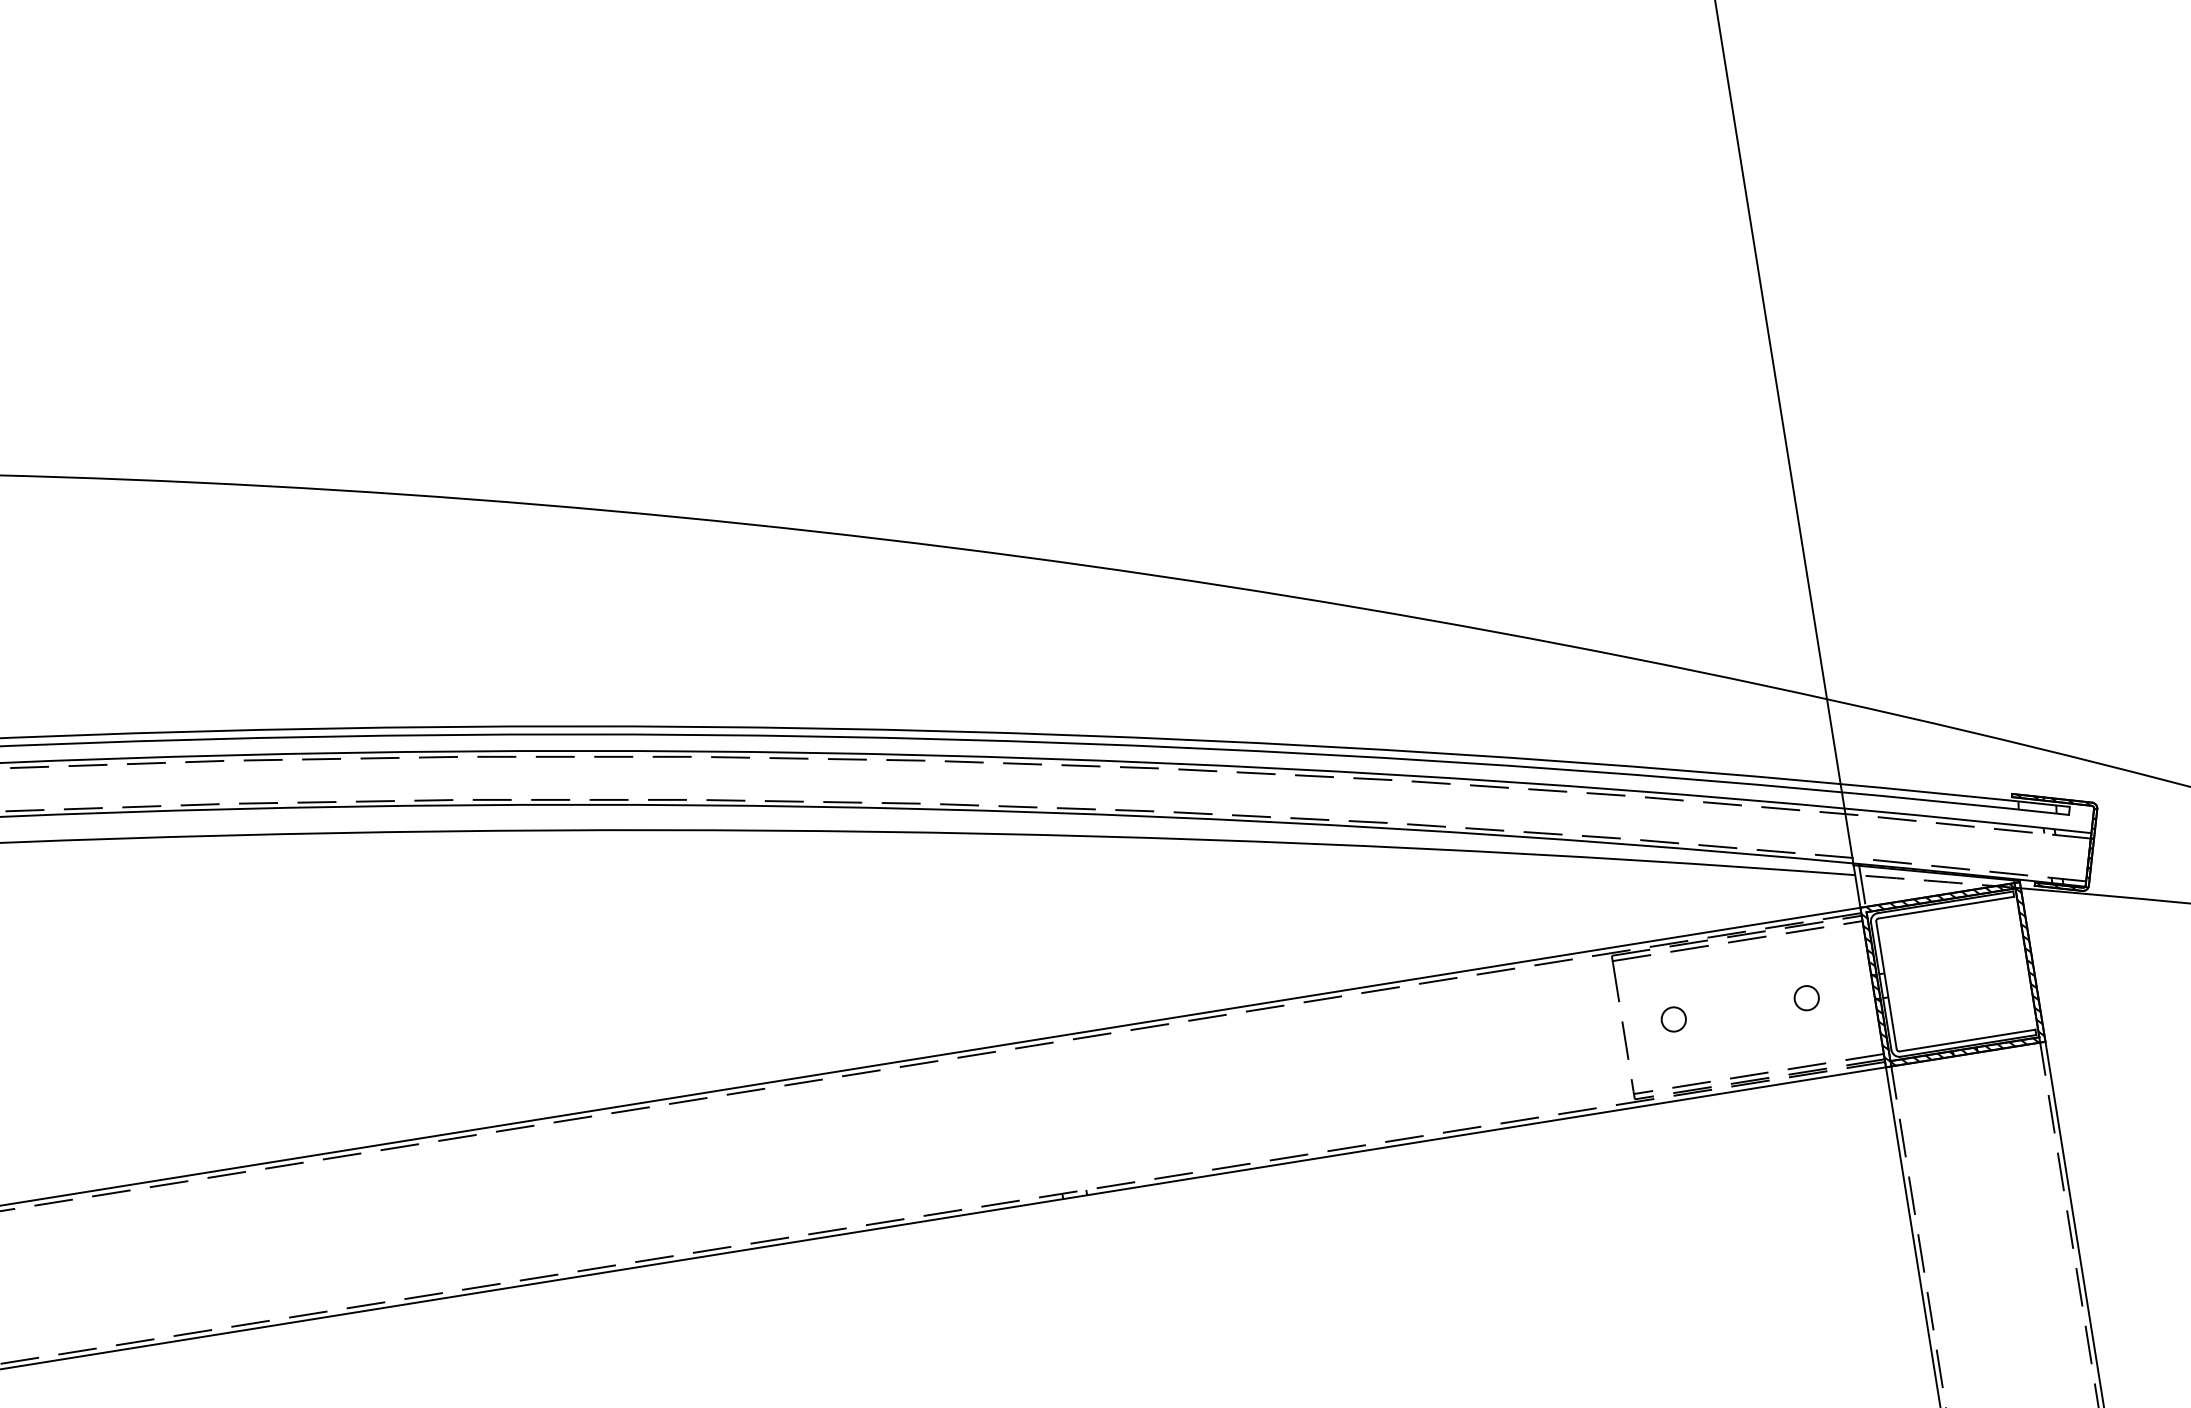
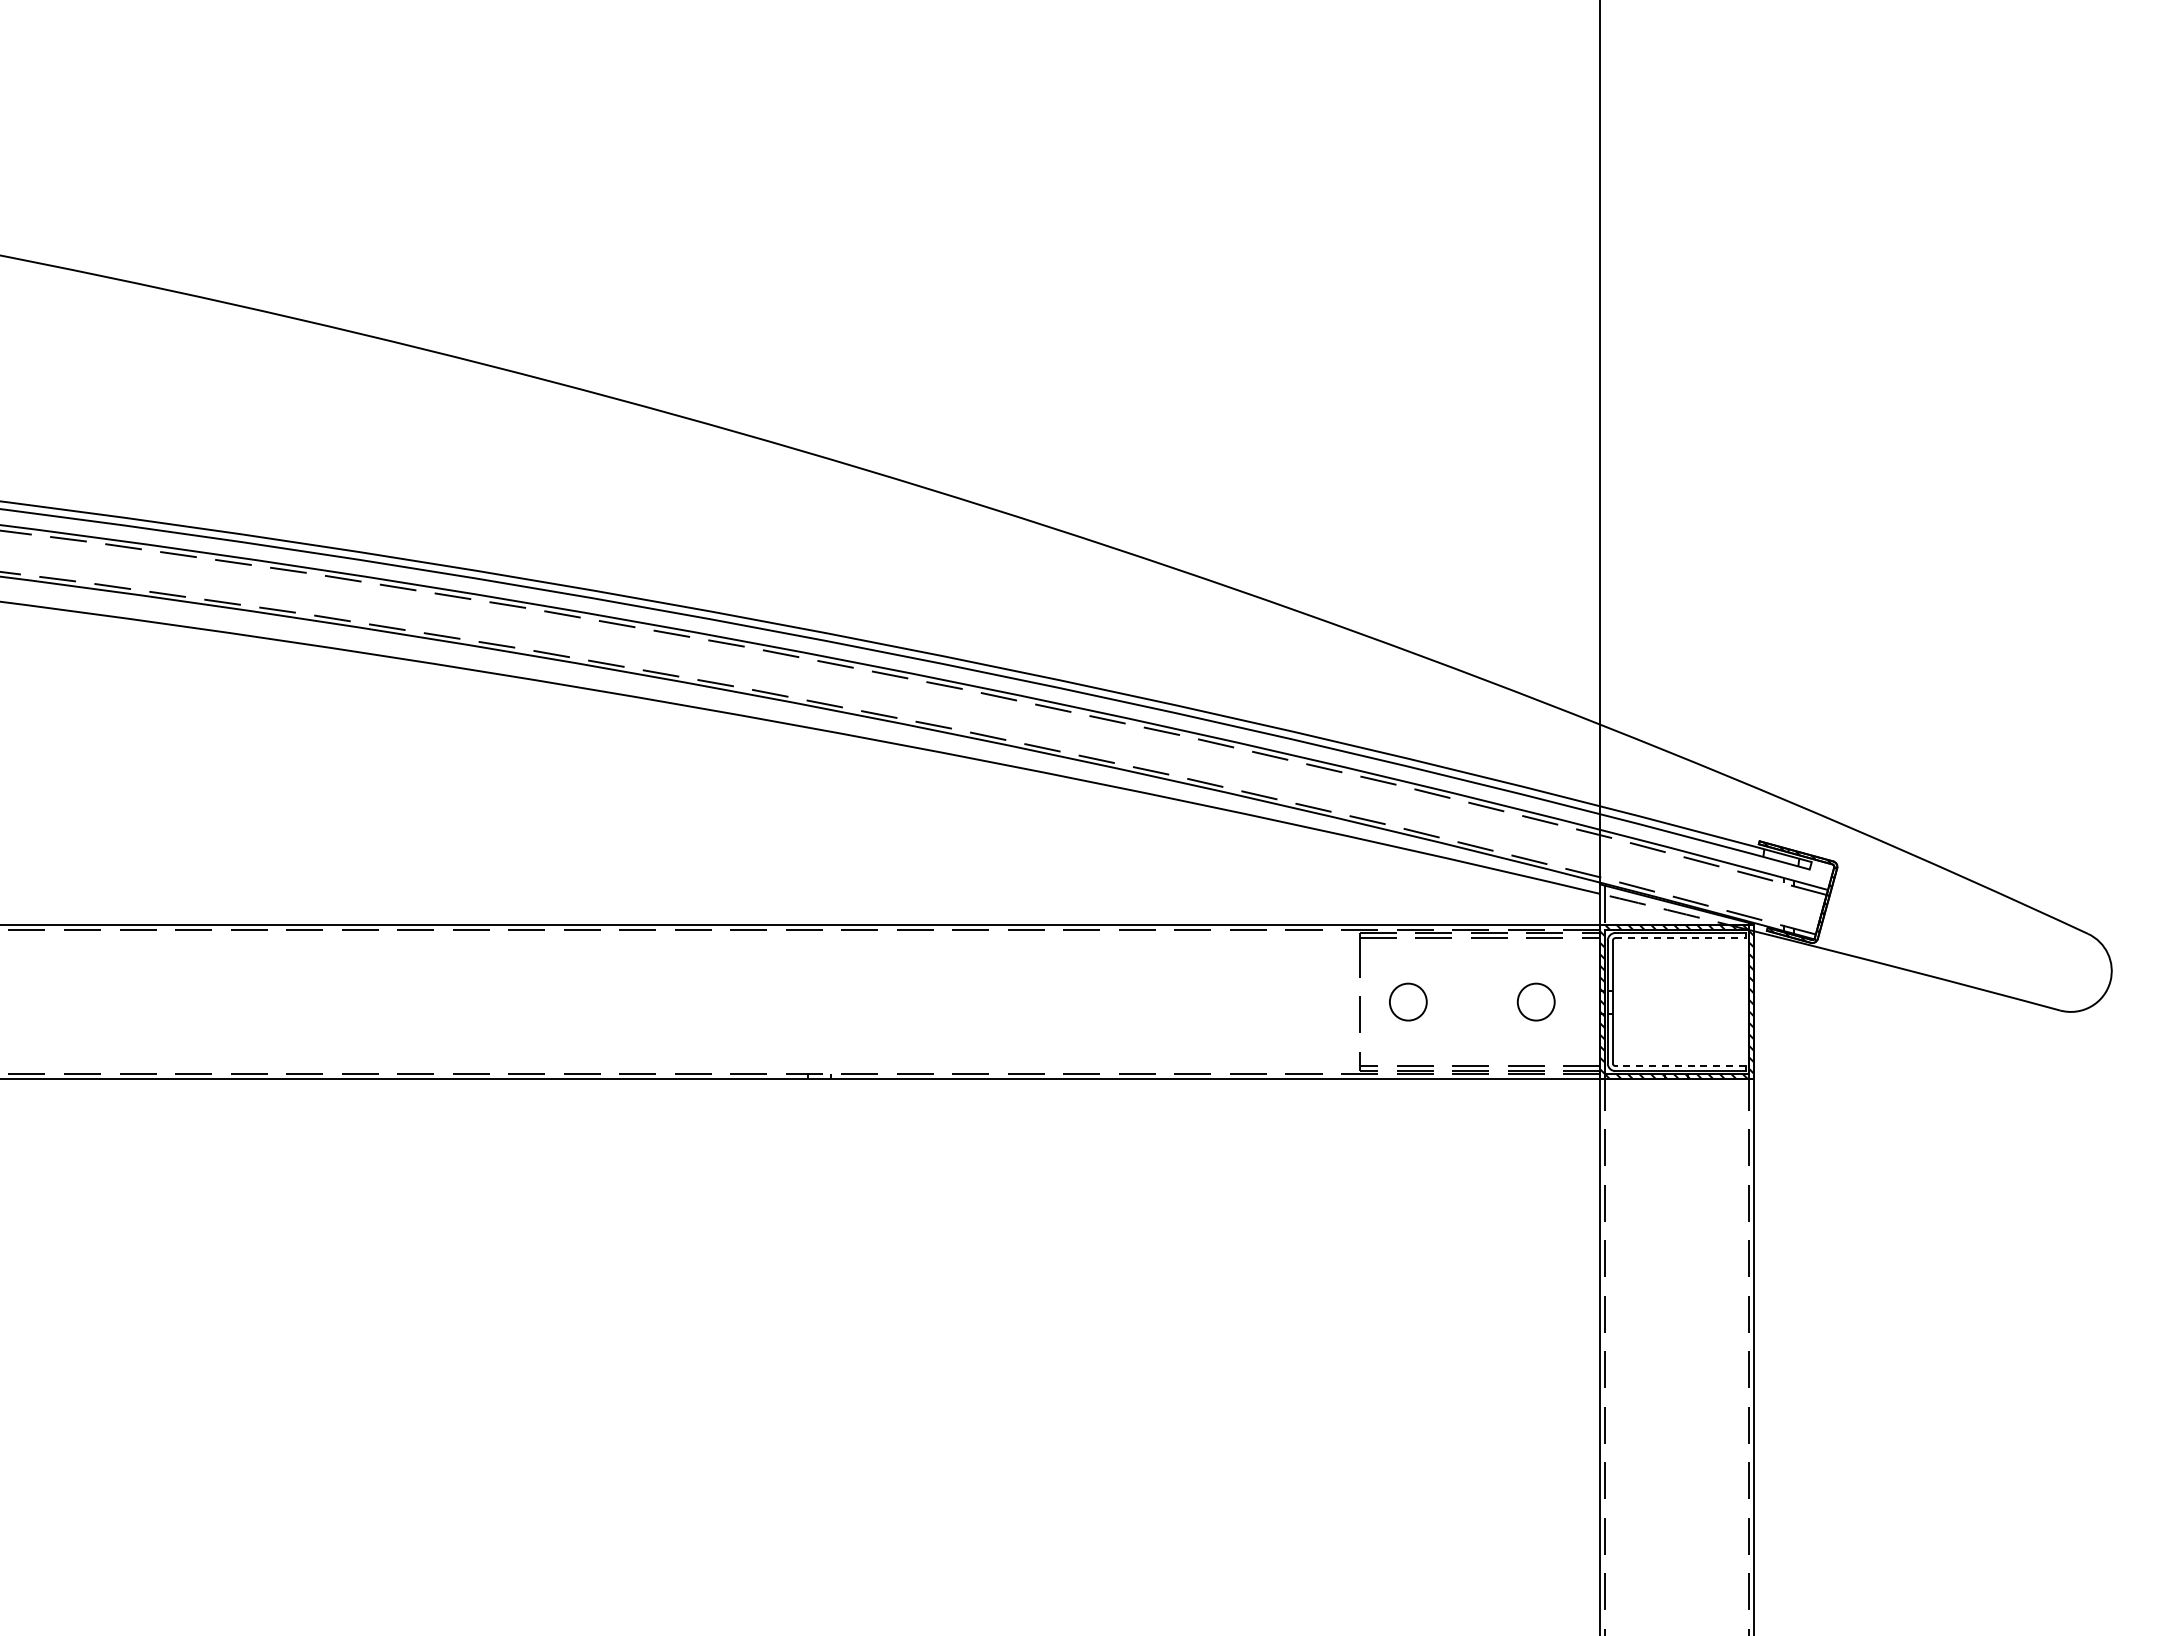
line: (1947, 907) -> (1681, 938), solid -> dashed
circle: (1805, 997) -> (1535, 1001), size x1.6
circle: (1672, 1019) -> (1407, 1001), size x1.6
line: (1967, 1041) -> (1680, 1066), solid -> dashed

